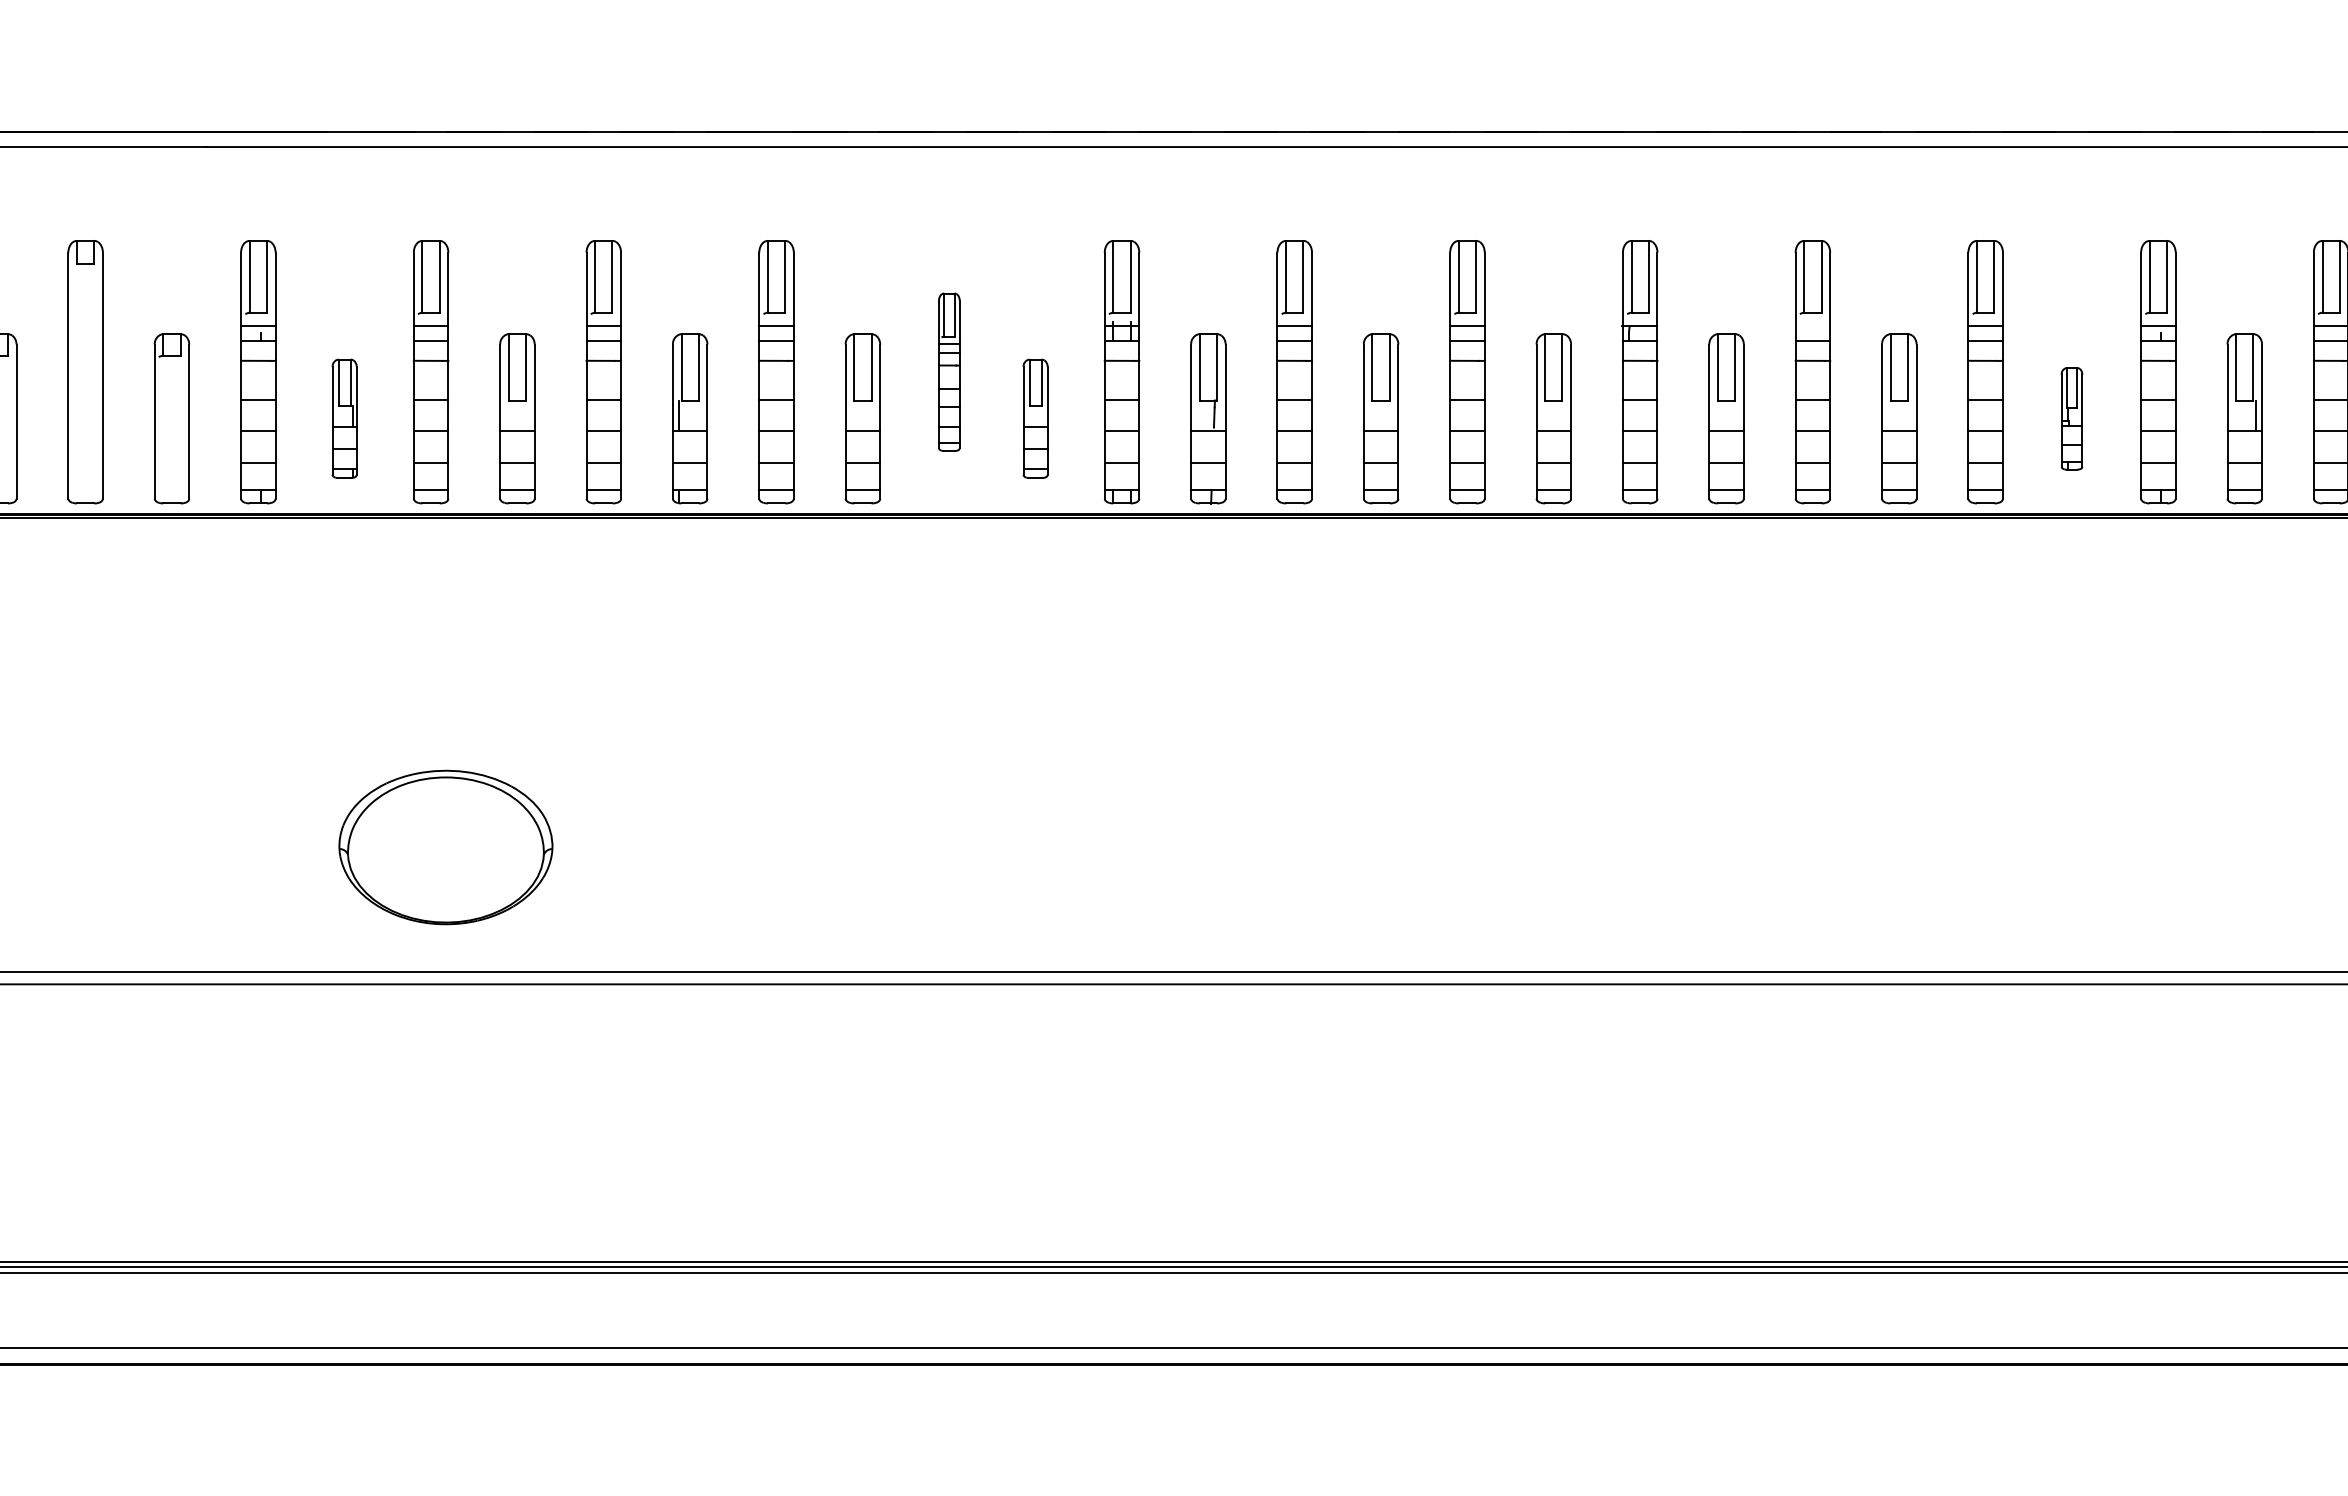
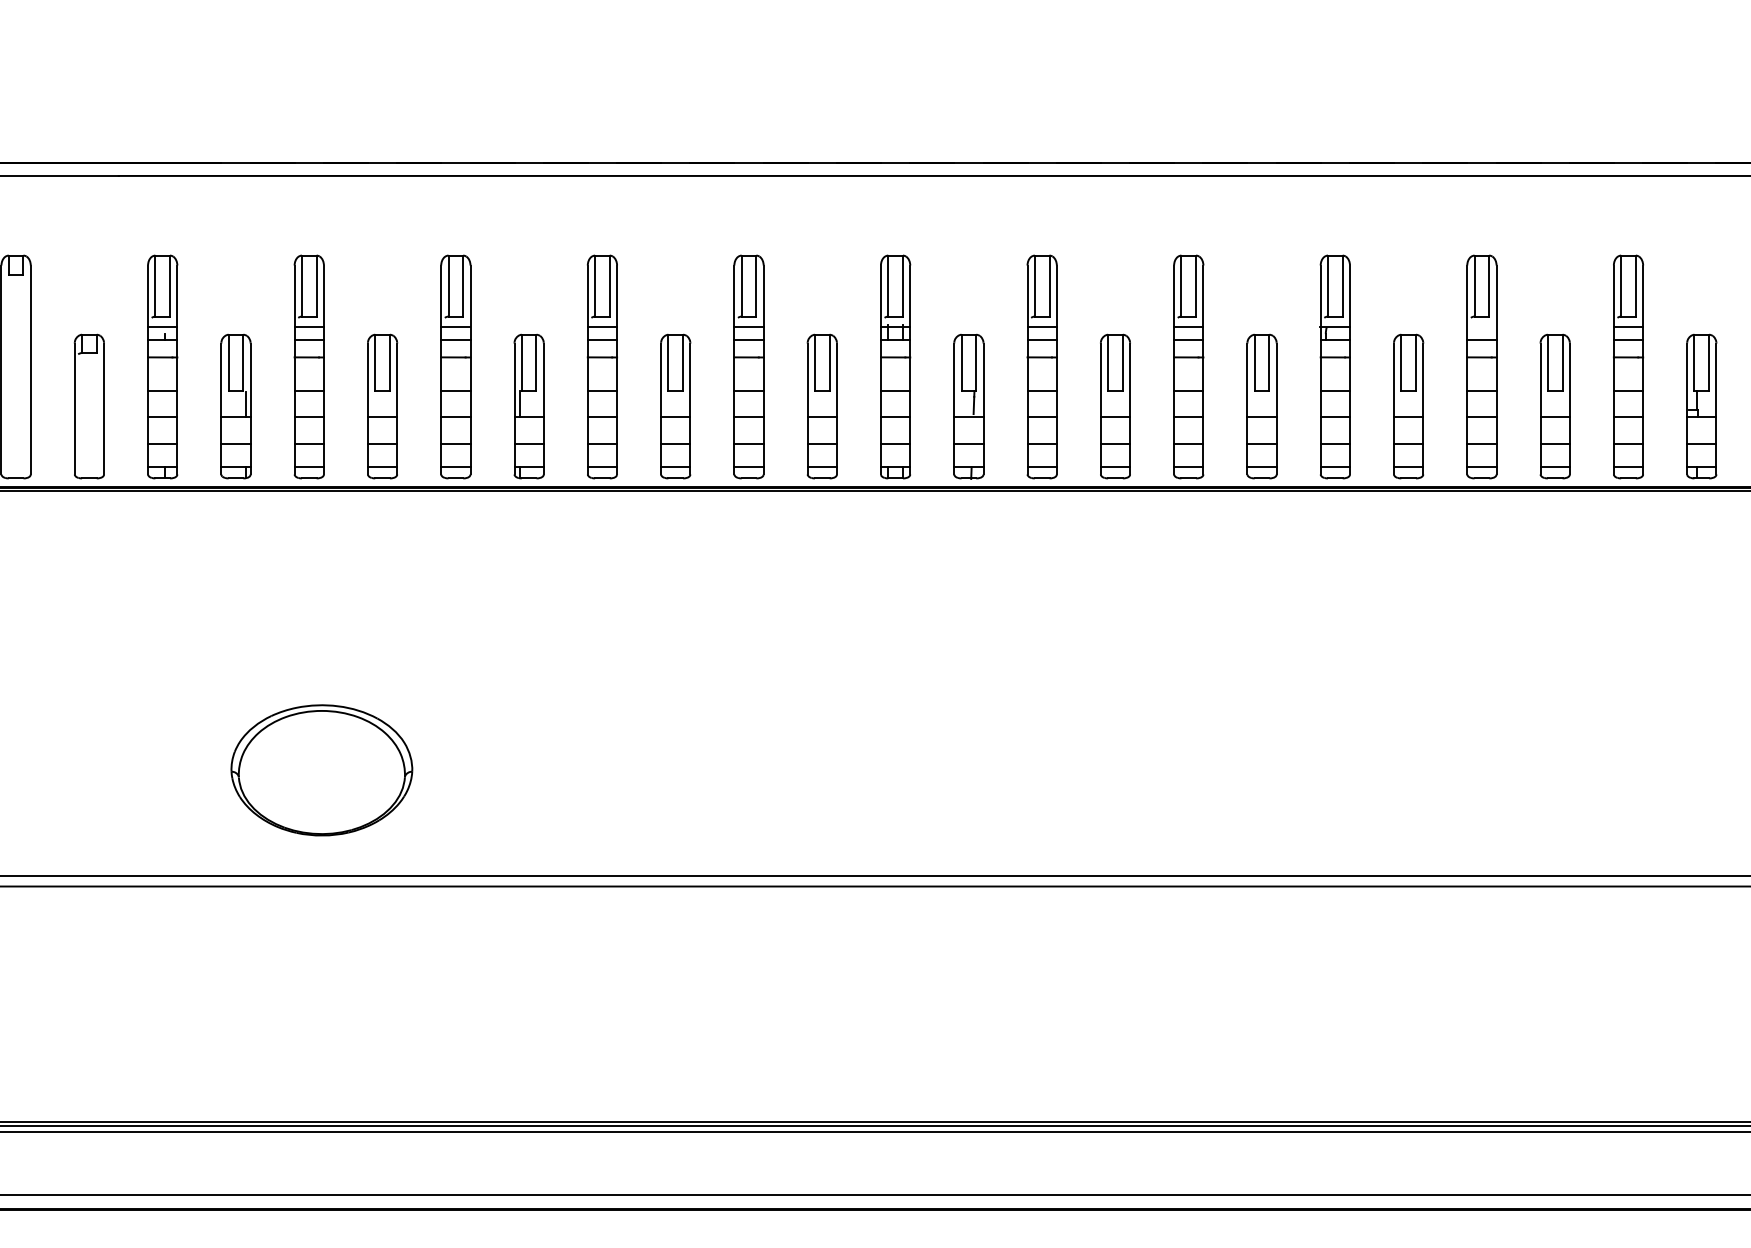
part: (949, 372) -> (749, 367), size x1.67
part: (344, 418) -> (235, 406), size x1.43
part: (1035, 418) -> (822, 406), size x1.43
part: (2071, 418) -> (1701, 406), size x1.67

